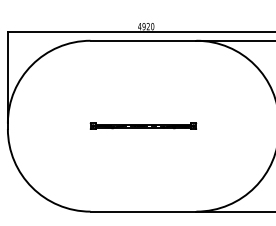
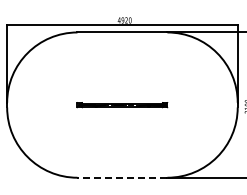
line: (143, 211) -> (122, 177), solid -> dashed

